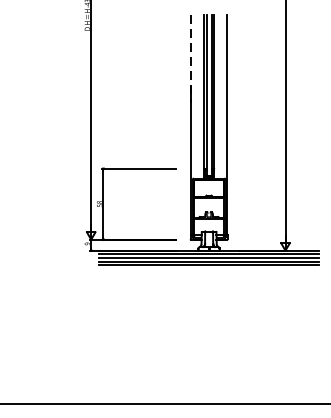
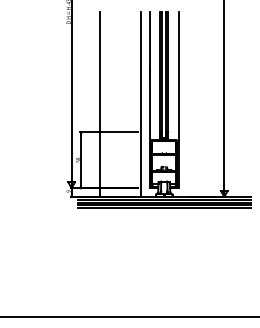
line: (190, 59) -> (149, 46), dashed -> solid
line: (127, 131) -> (100, 103), added
line: (178, 131) -> (140, 103), added

